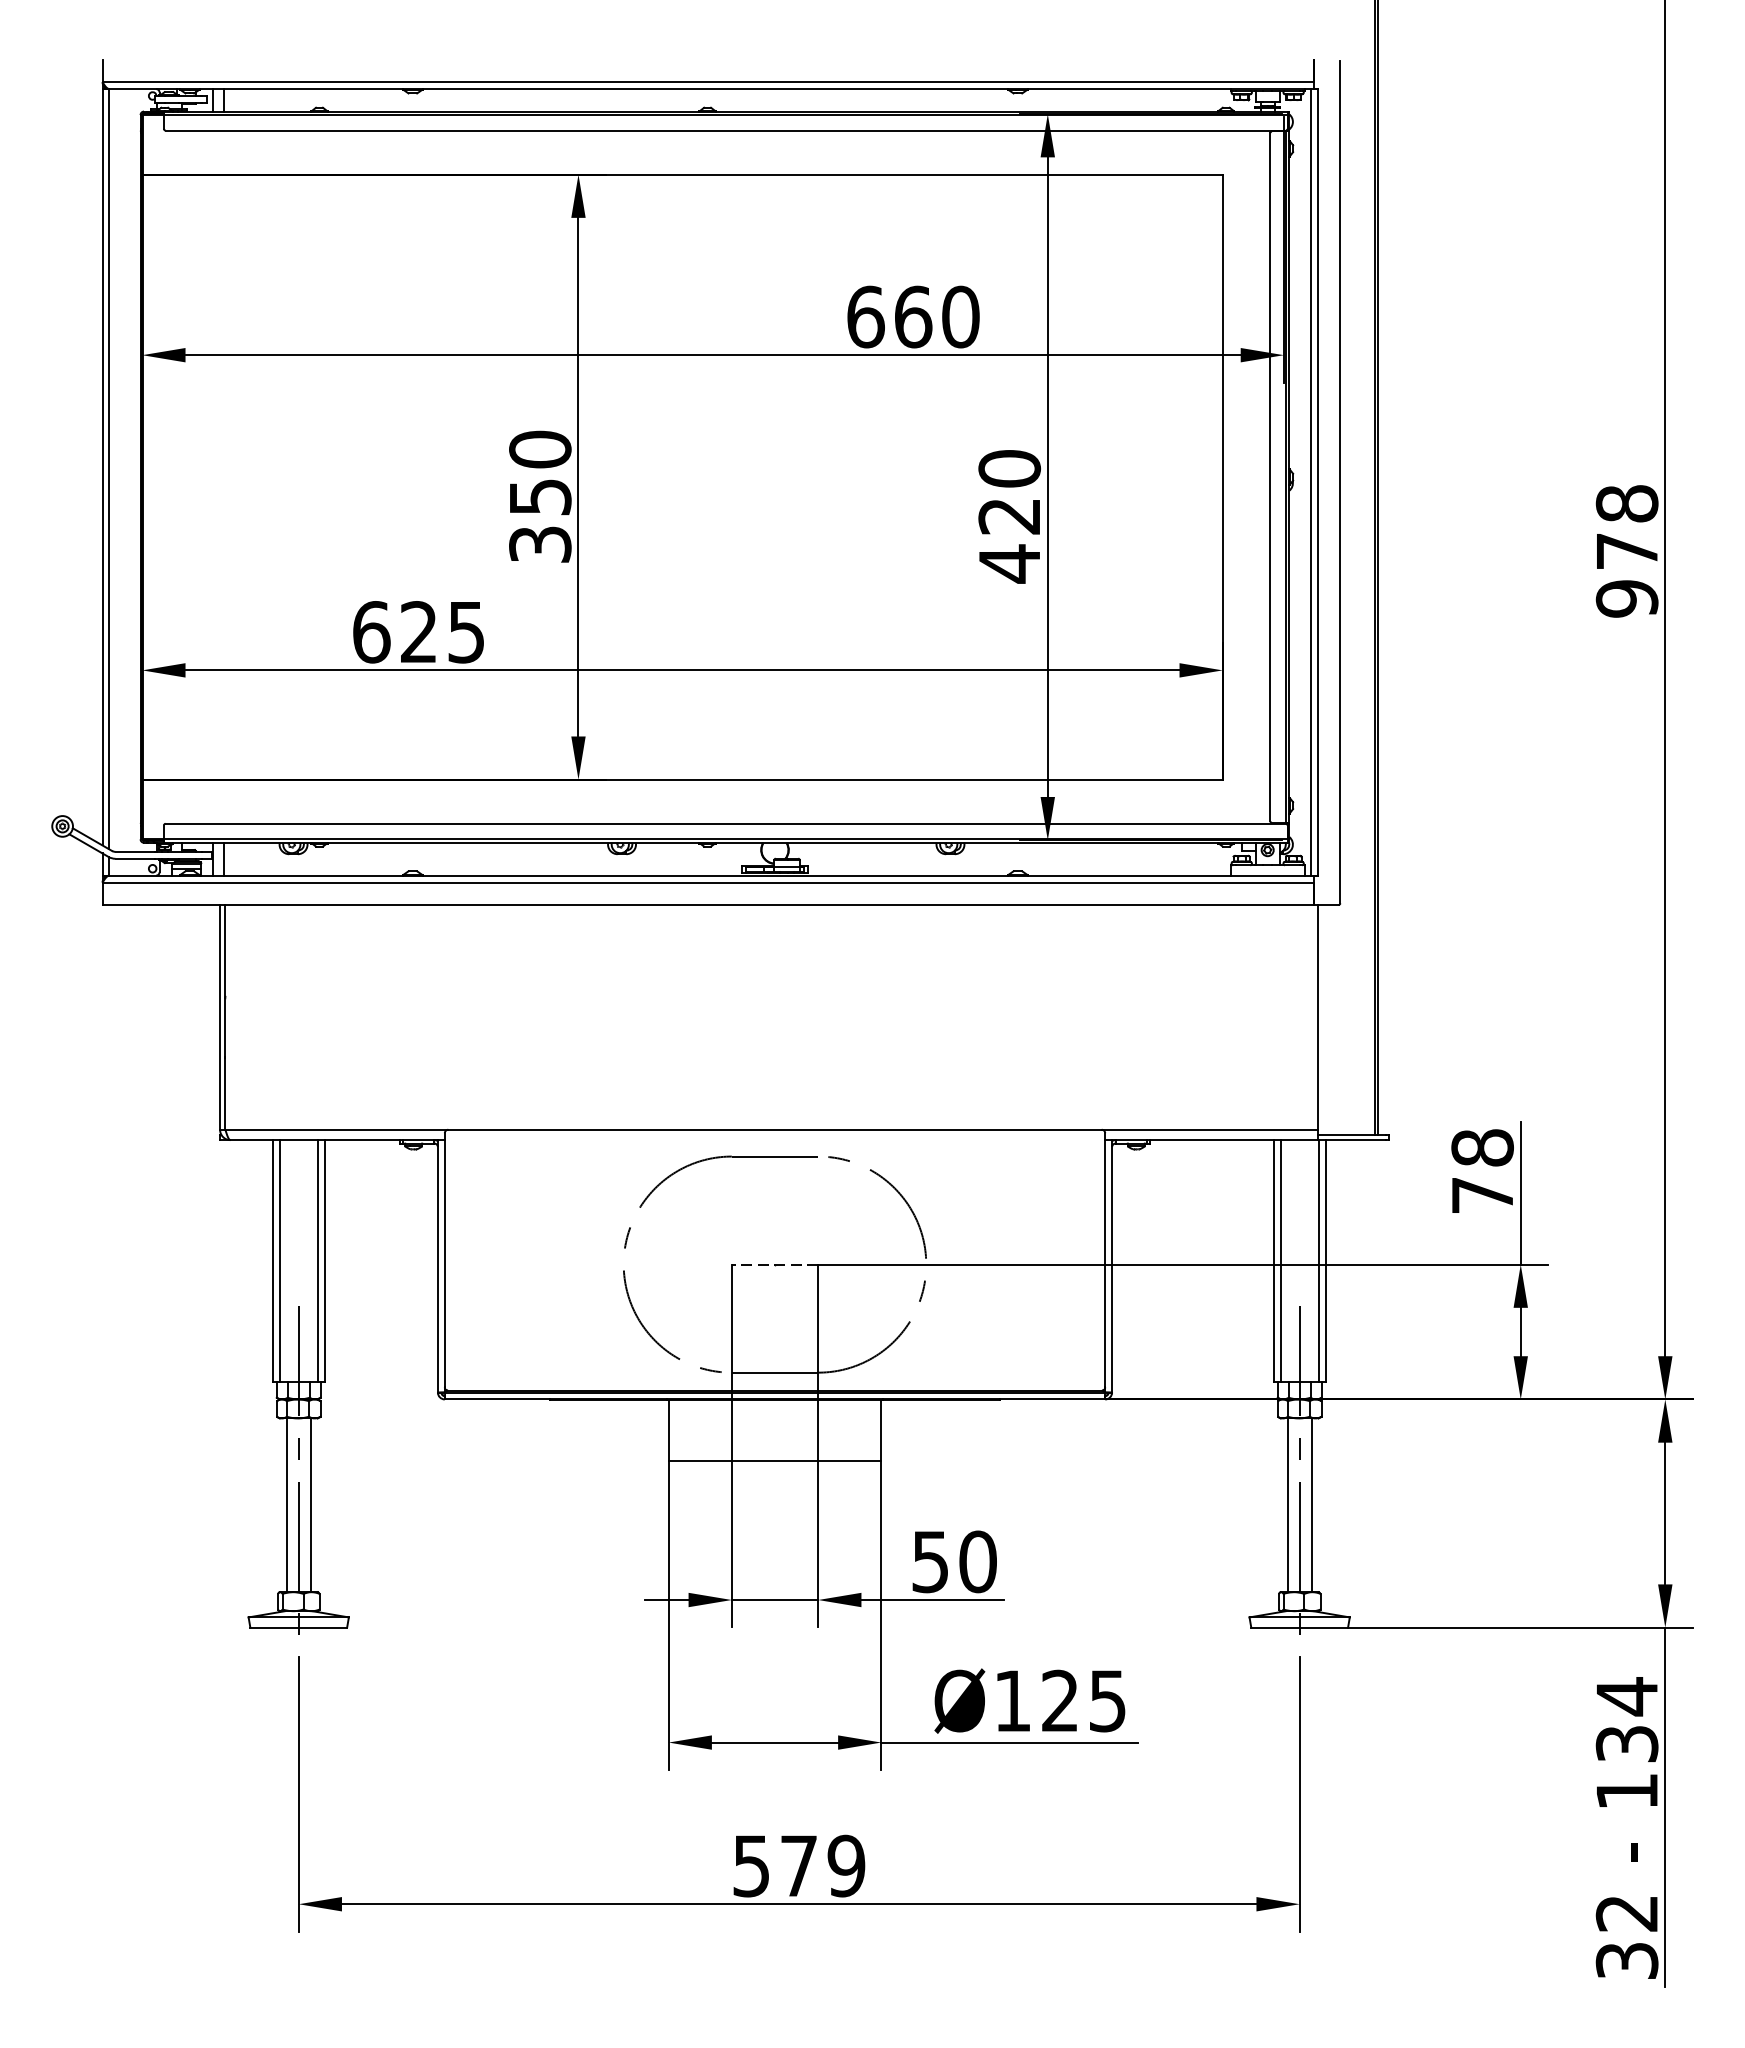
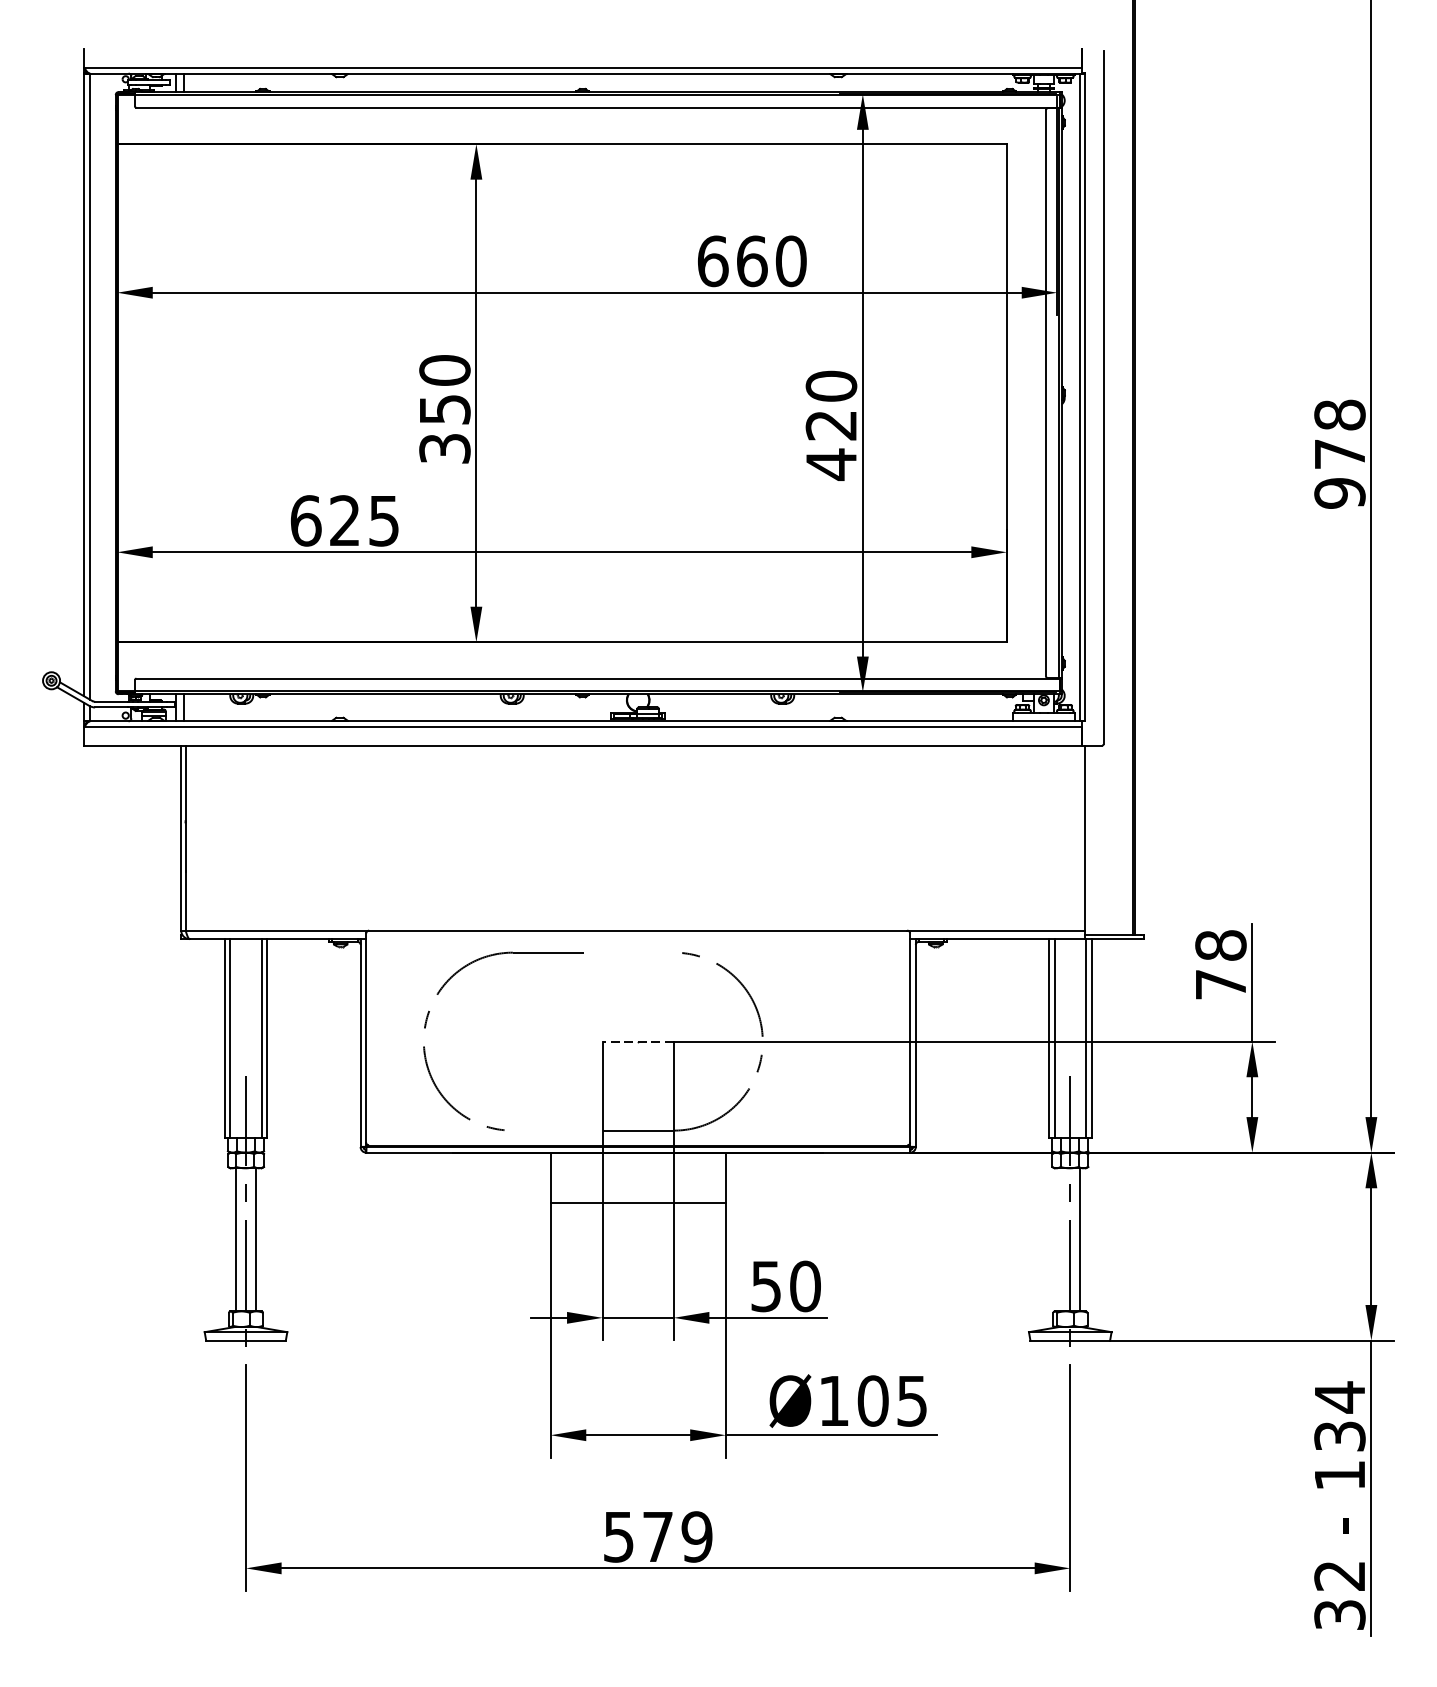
part: (626, 1246) -> (426, 1026), moved
line: (1287, 1505) -> (1060, 1240), removed
text: (1060, 1700) -> (873, 1400), Ø125 -> Ø105

